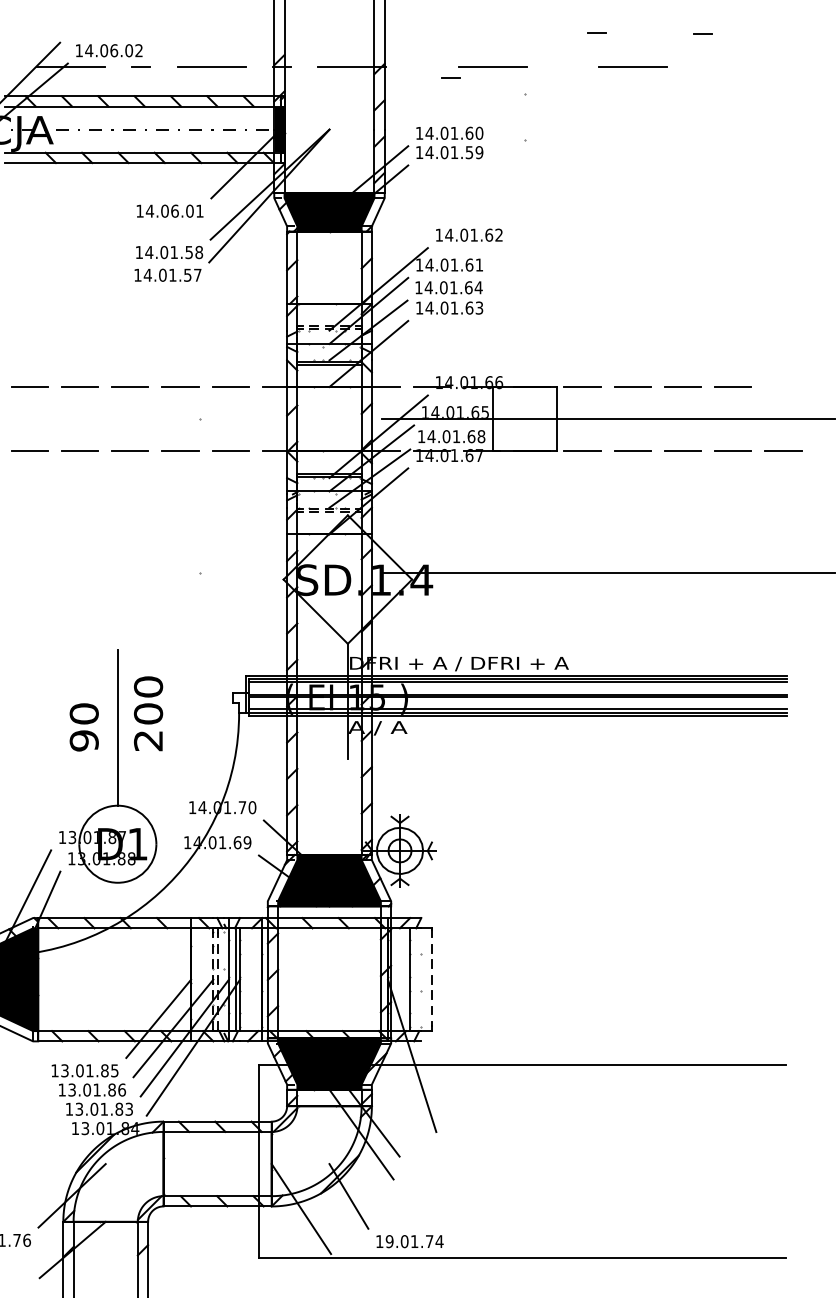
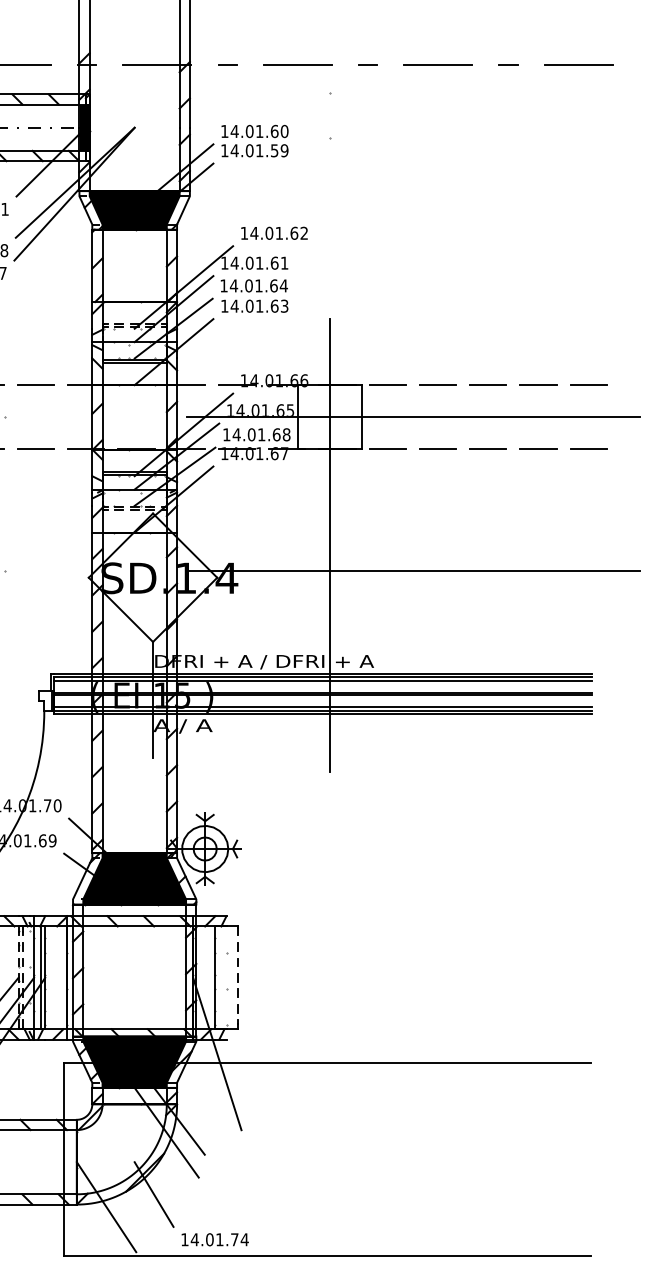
line: (596, 32) -> (367, 64), moved
line: (702, 33) -> (507, 64), moved
line: (773, 66) -> (578, 64), added
line: (450, 77) -> (226, 64), moved
line: (783, 386) -> (588, 384), added
line: (525, 547) -> (330, 545), added
text: (389, 1241) -> (194, 1239), 19.01.74 -> 14.01.74

